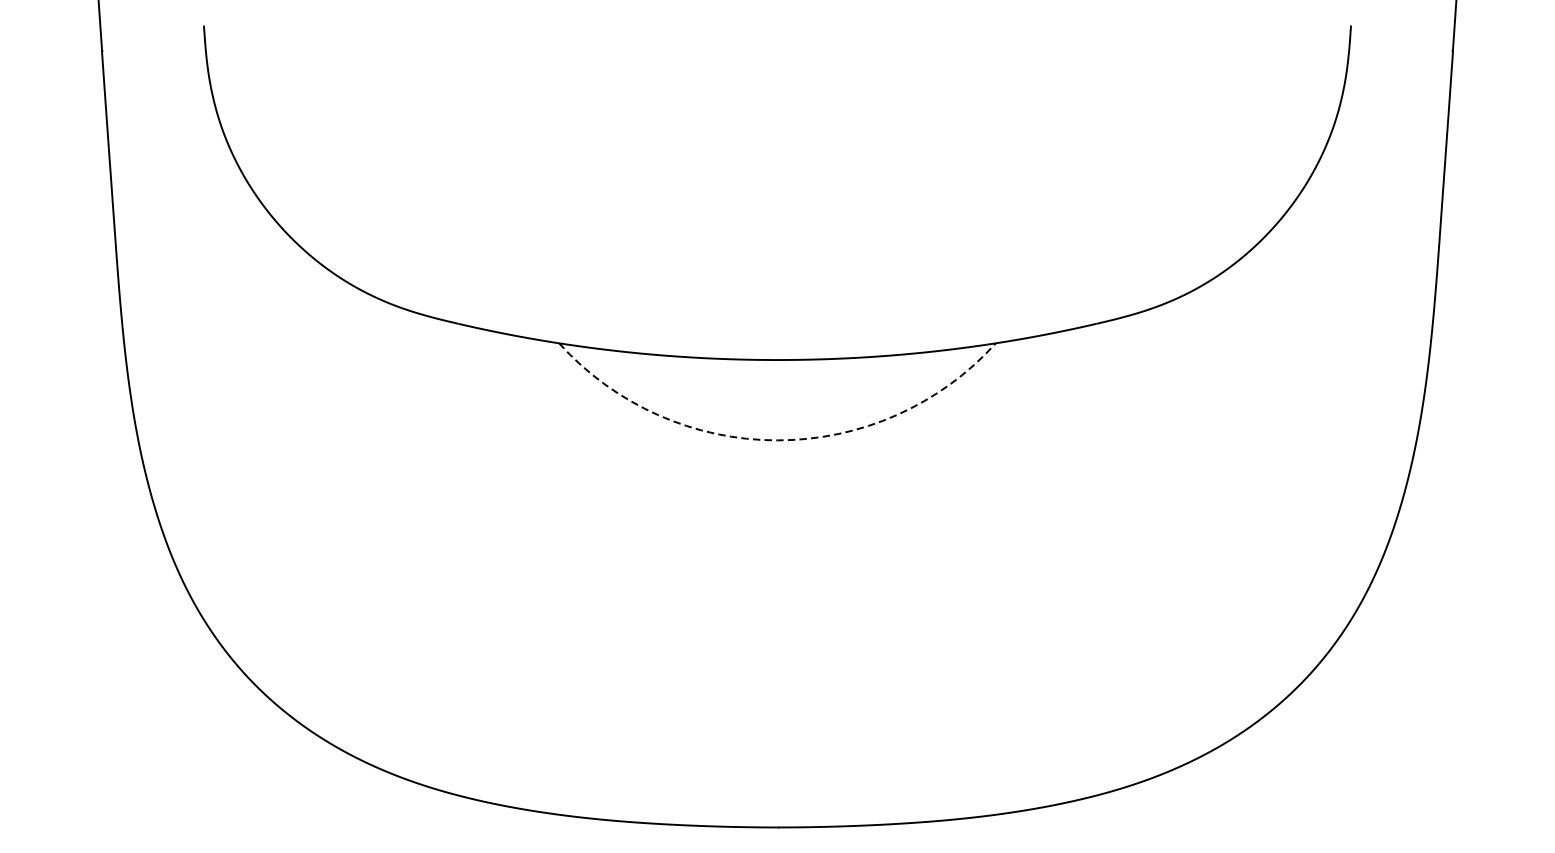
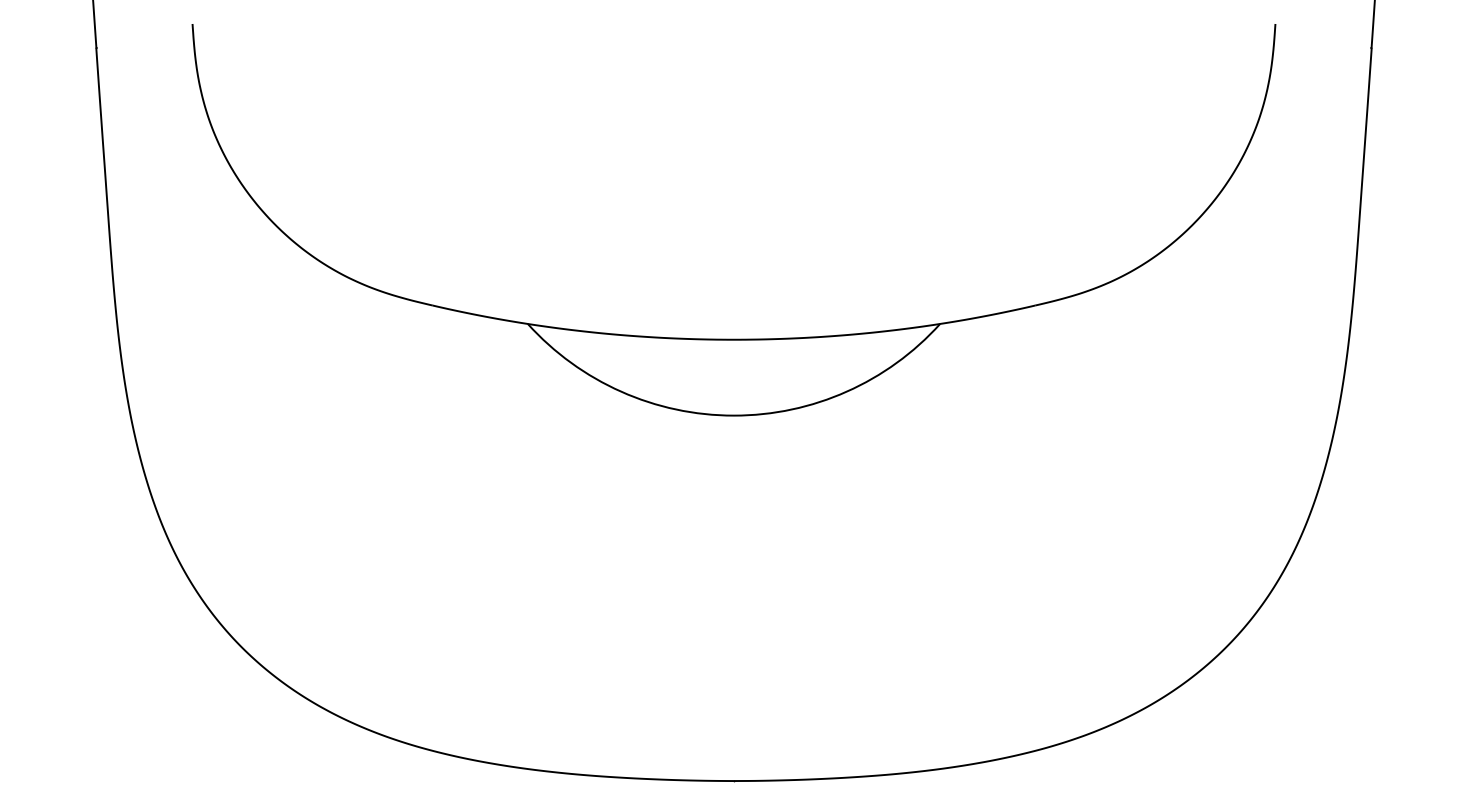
arc: (776, 440) -> (733, 415), dashed -> solid

